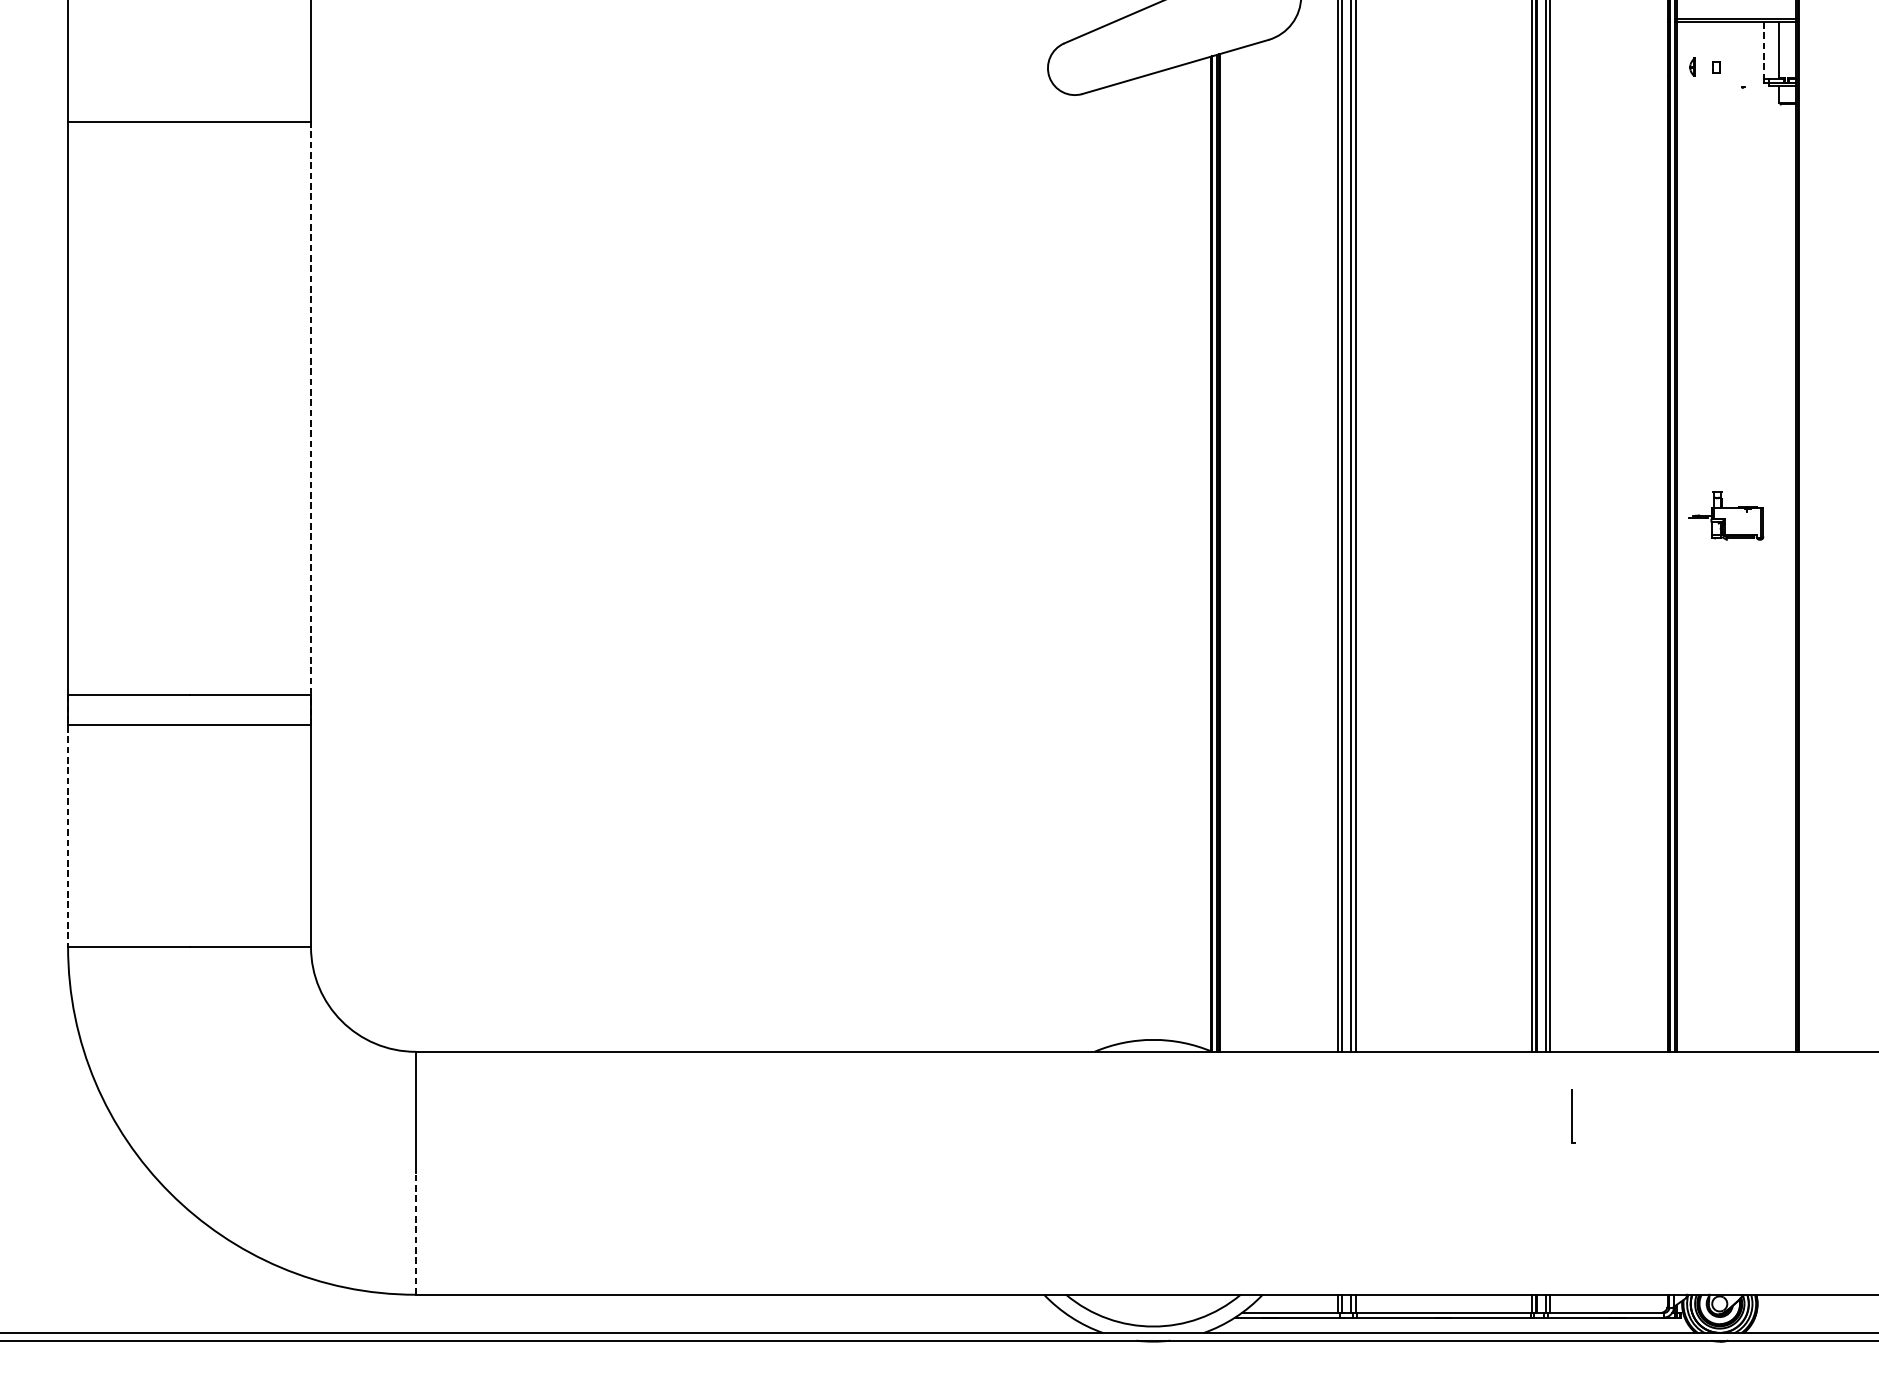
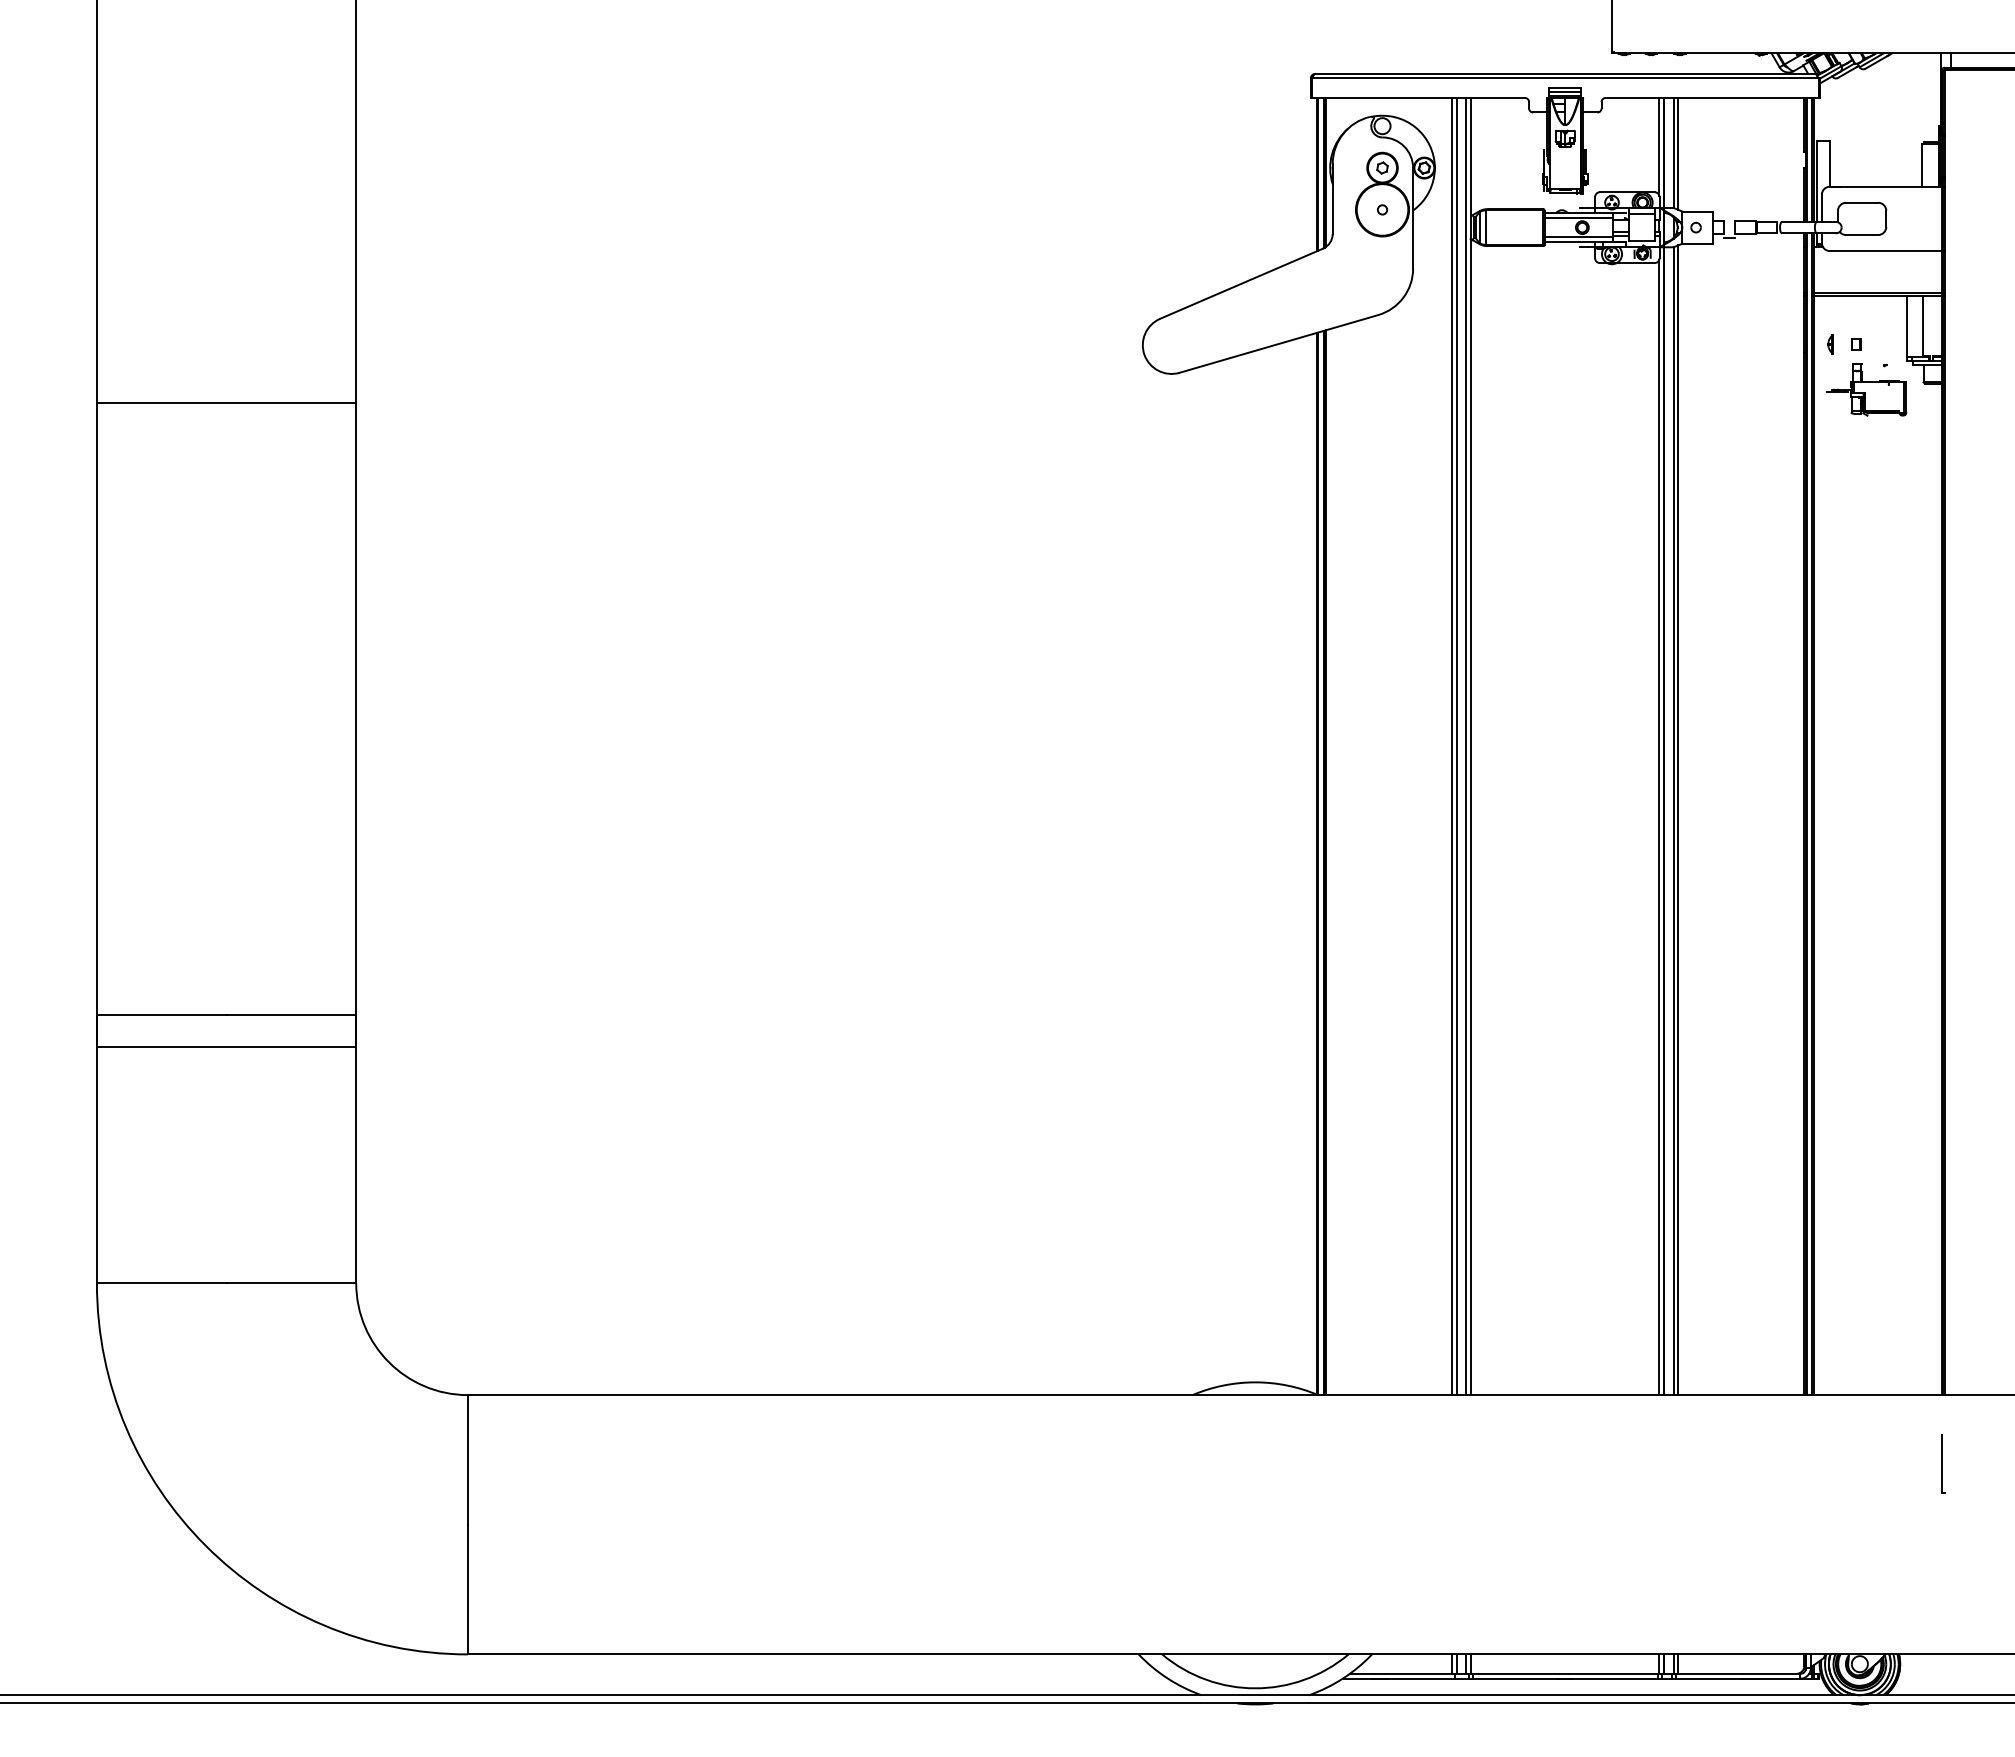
line: (1764, 50) -> (1907, 326), dashed -> solid
line: (311, 423) -> (356, 724), dashed -> solid
part: (1725, 515) -> (1866, 389), moved
line: (67, 821) -> (96, 1149), dashed -> solid
part: (1573, 1115) -> (1943, 1463), moved
line: (416, 1233) -> (468, 1589), dashed -> solid

